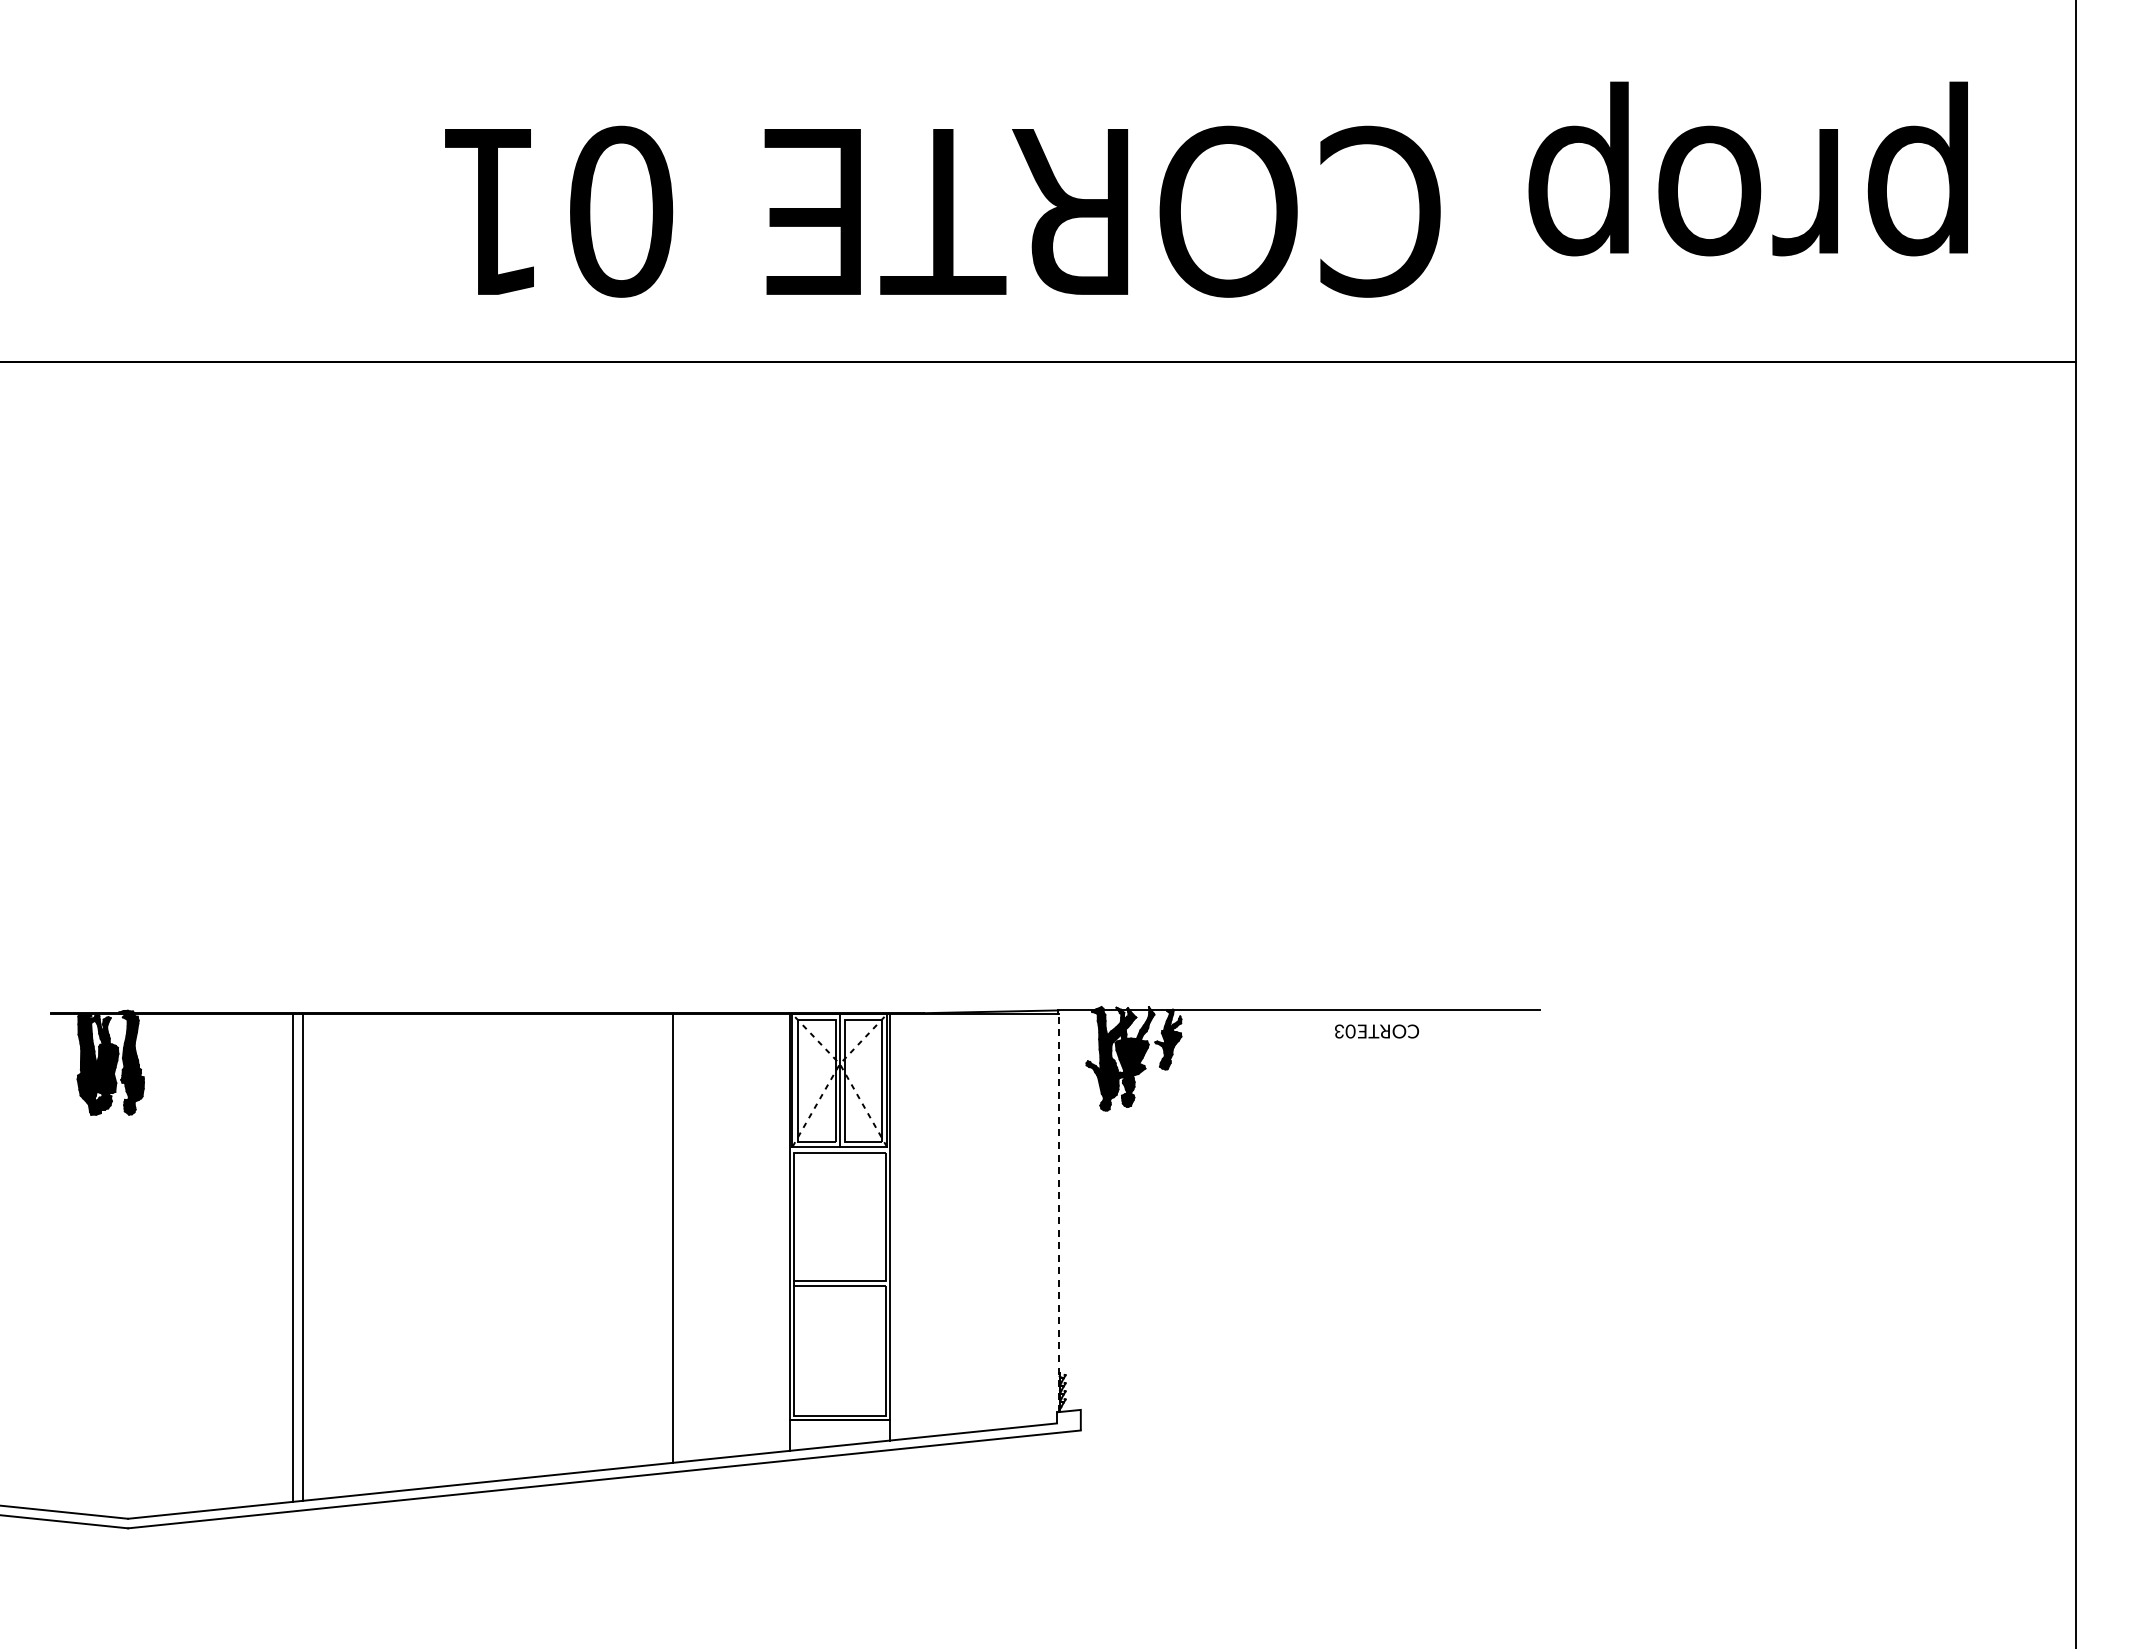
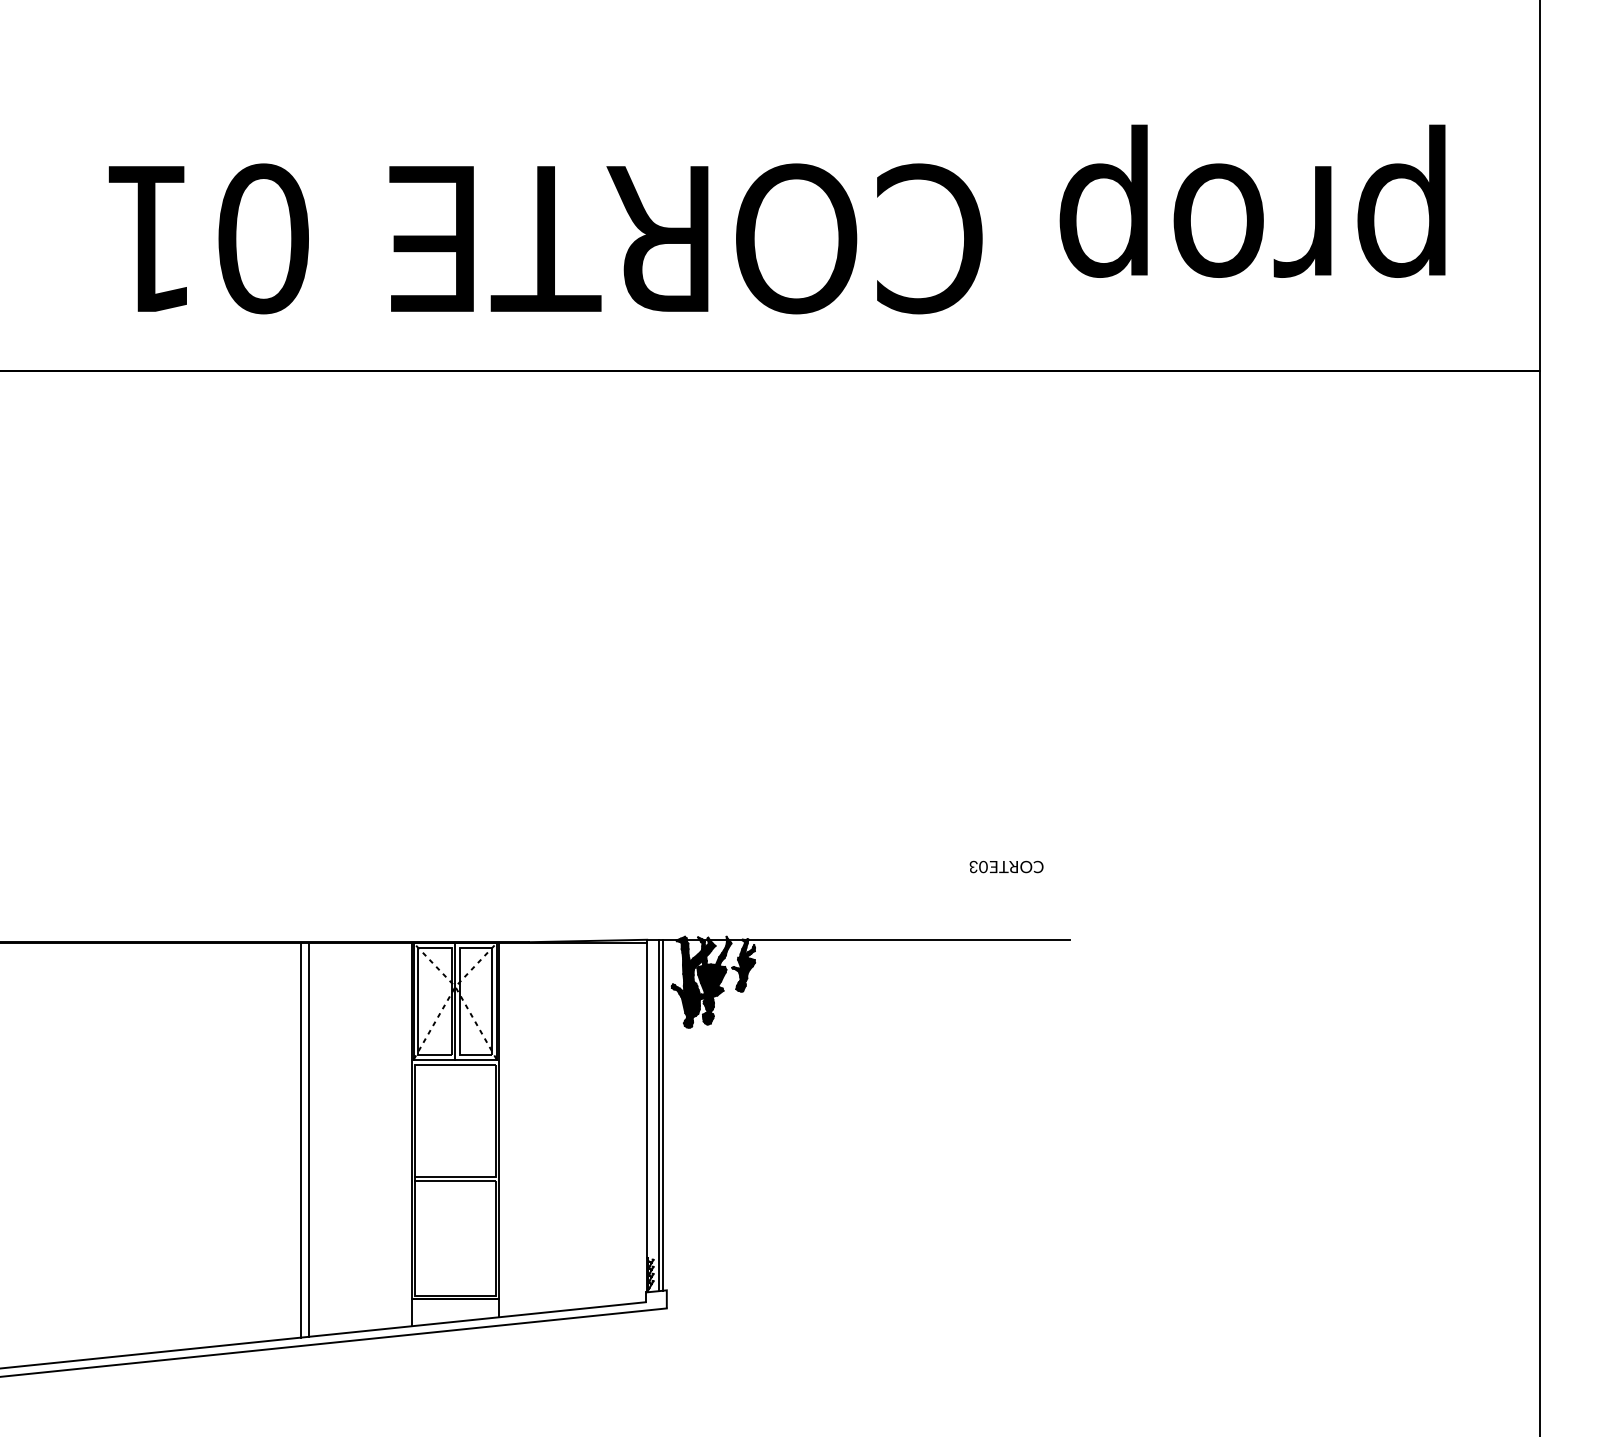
text: (1376, 1031) -> (1006, 866), moved
line: (1071, 1210) -> (658, 1115), added
line: (1077, 1210) -> (663, 1115), added
line: (1058, 1213) -> (647, 1117), dashed -> solid
line: (663, 1238) -> (300, 1139), added

